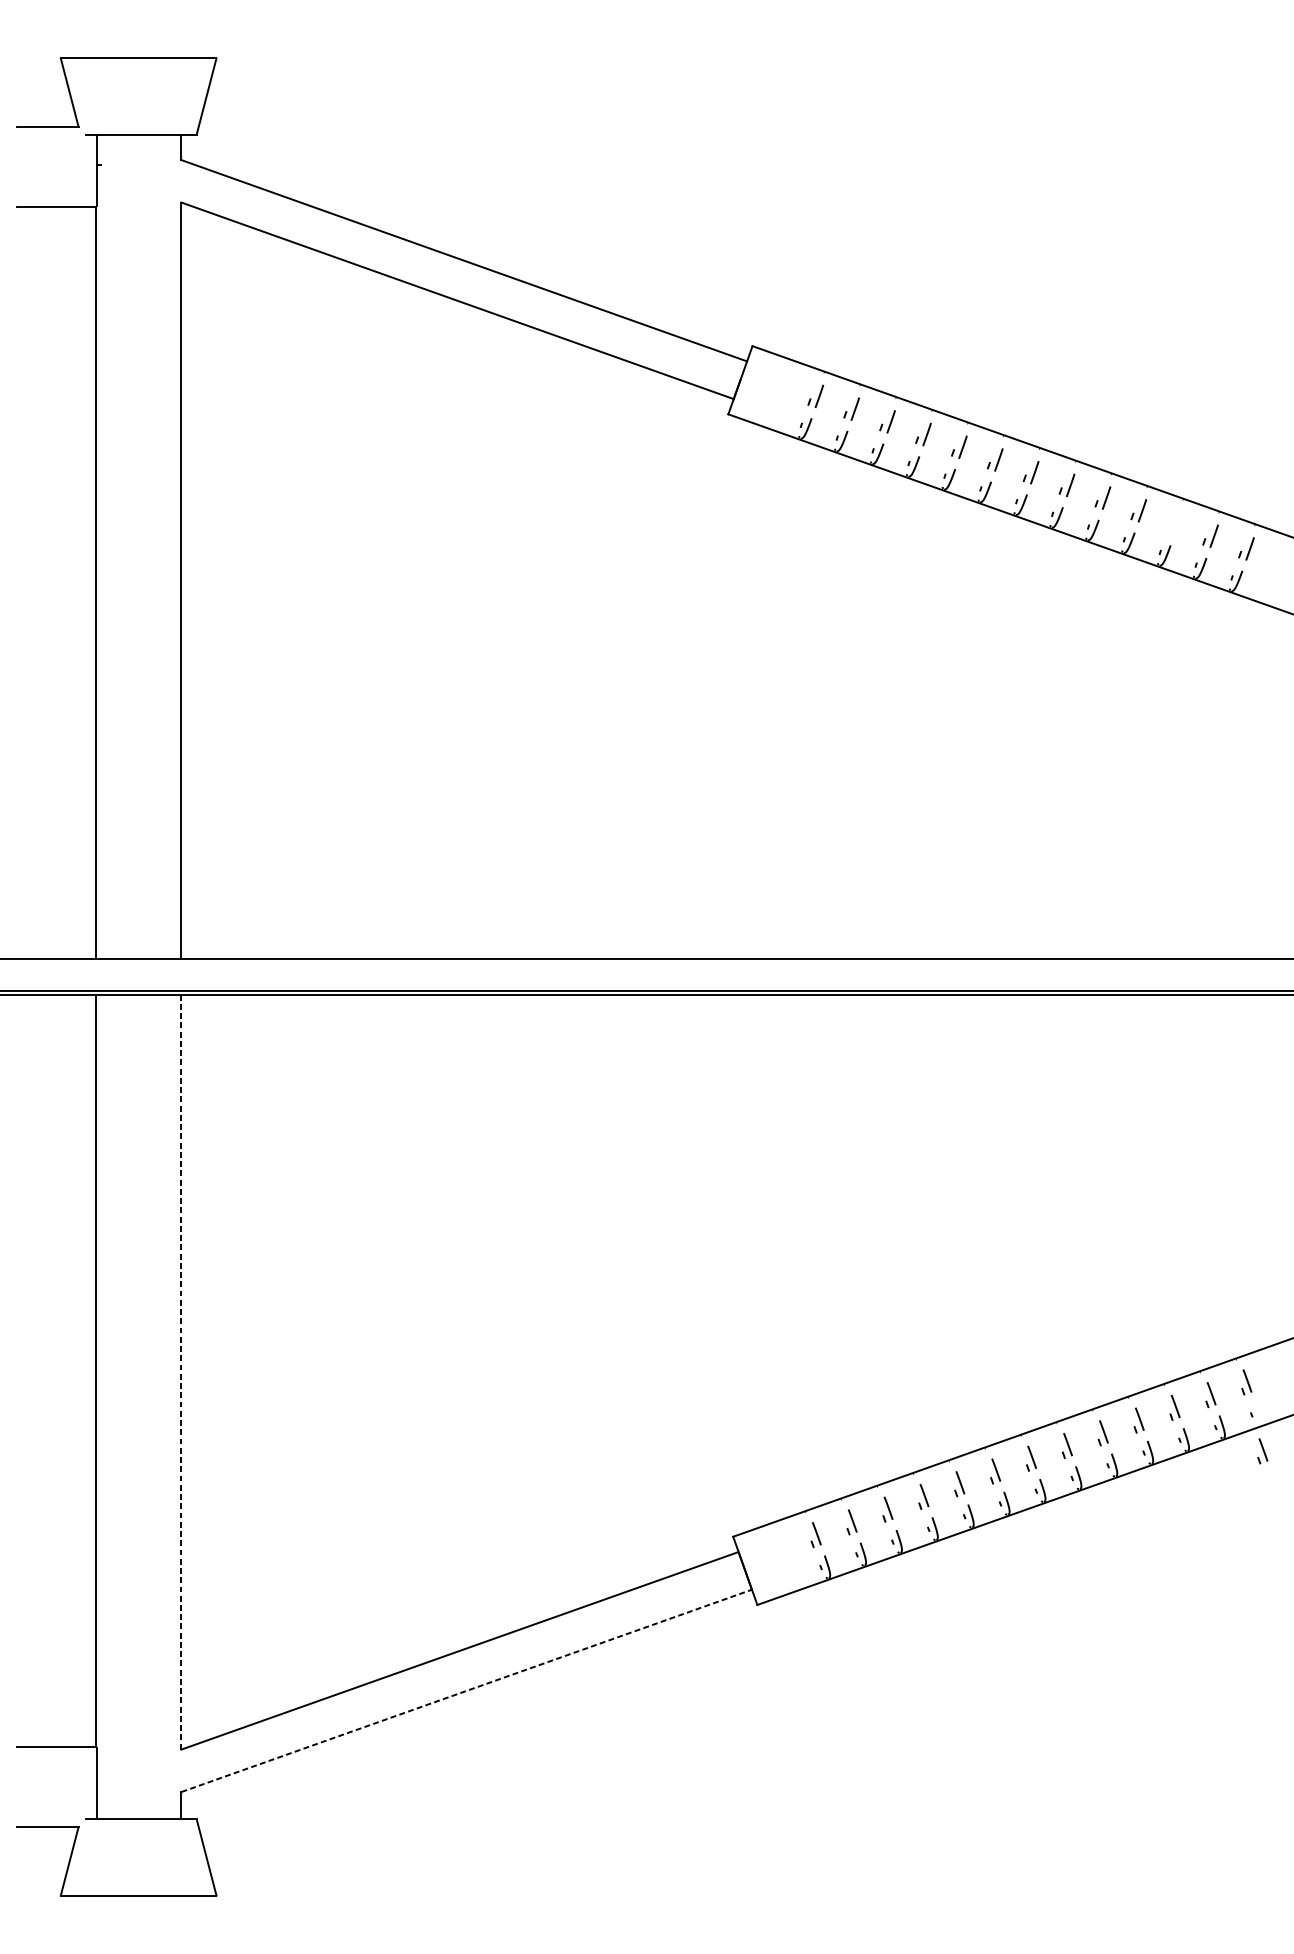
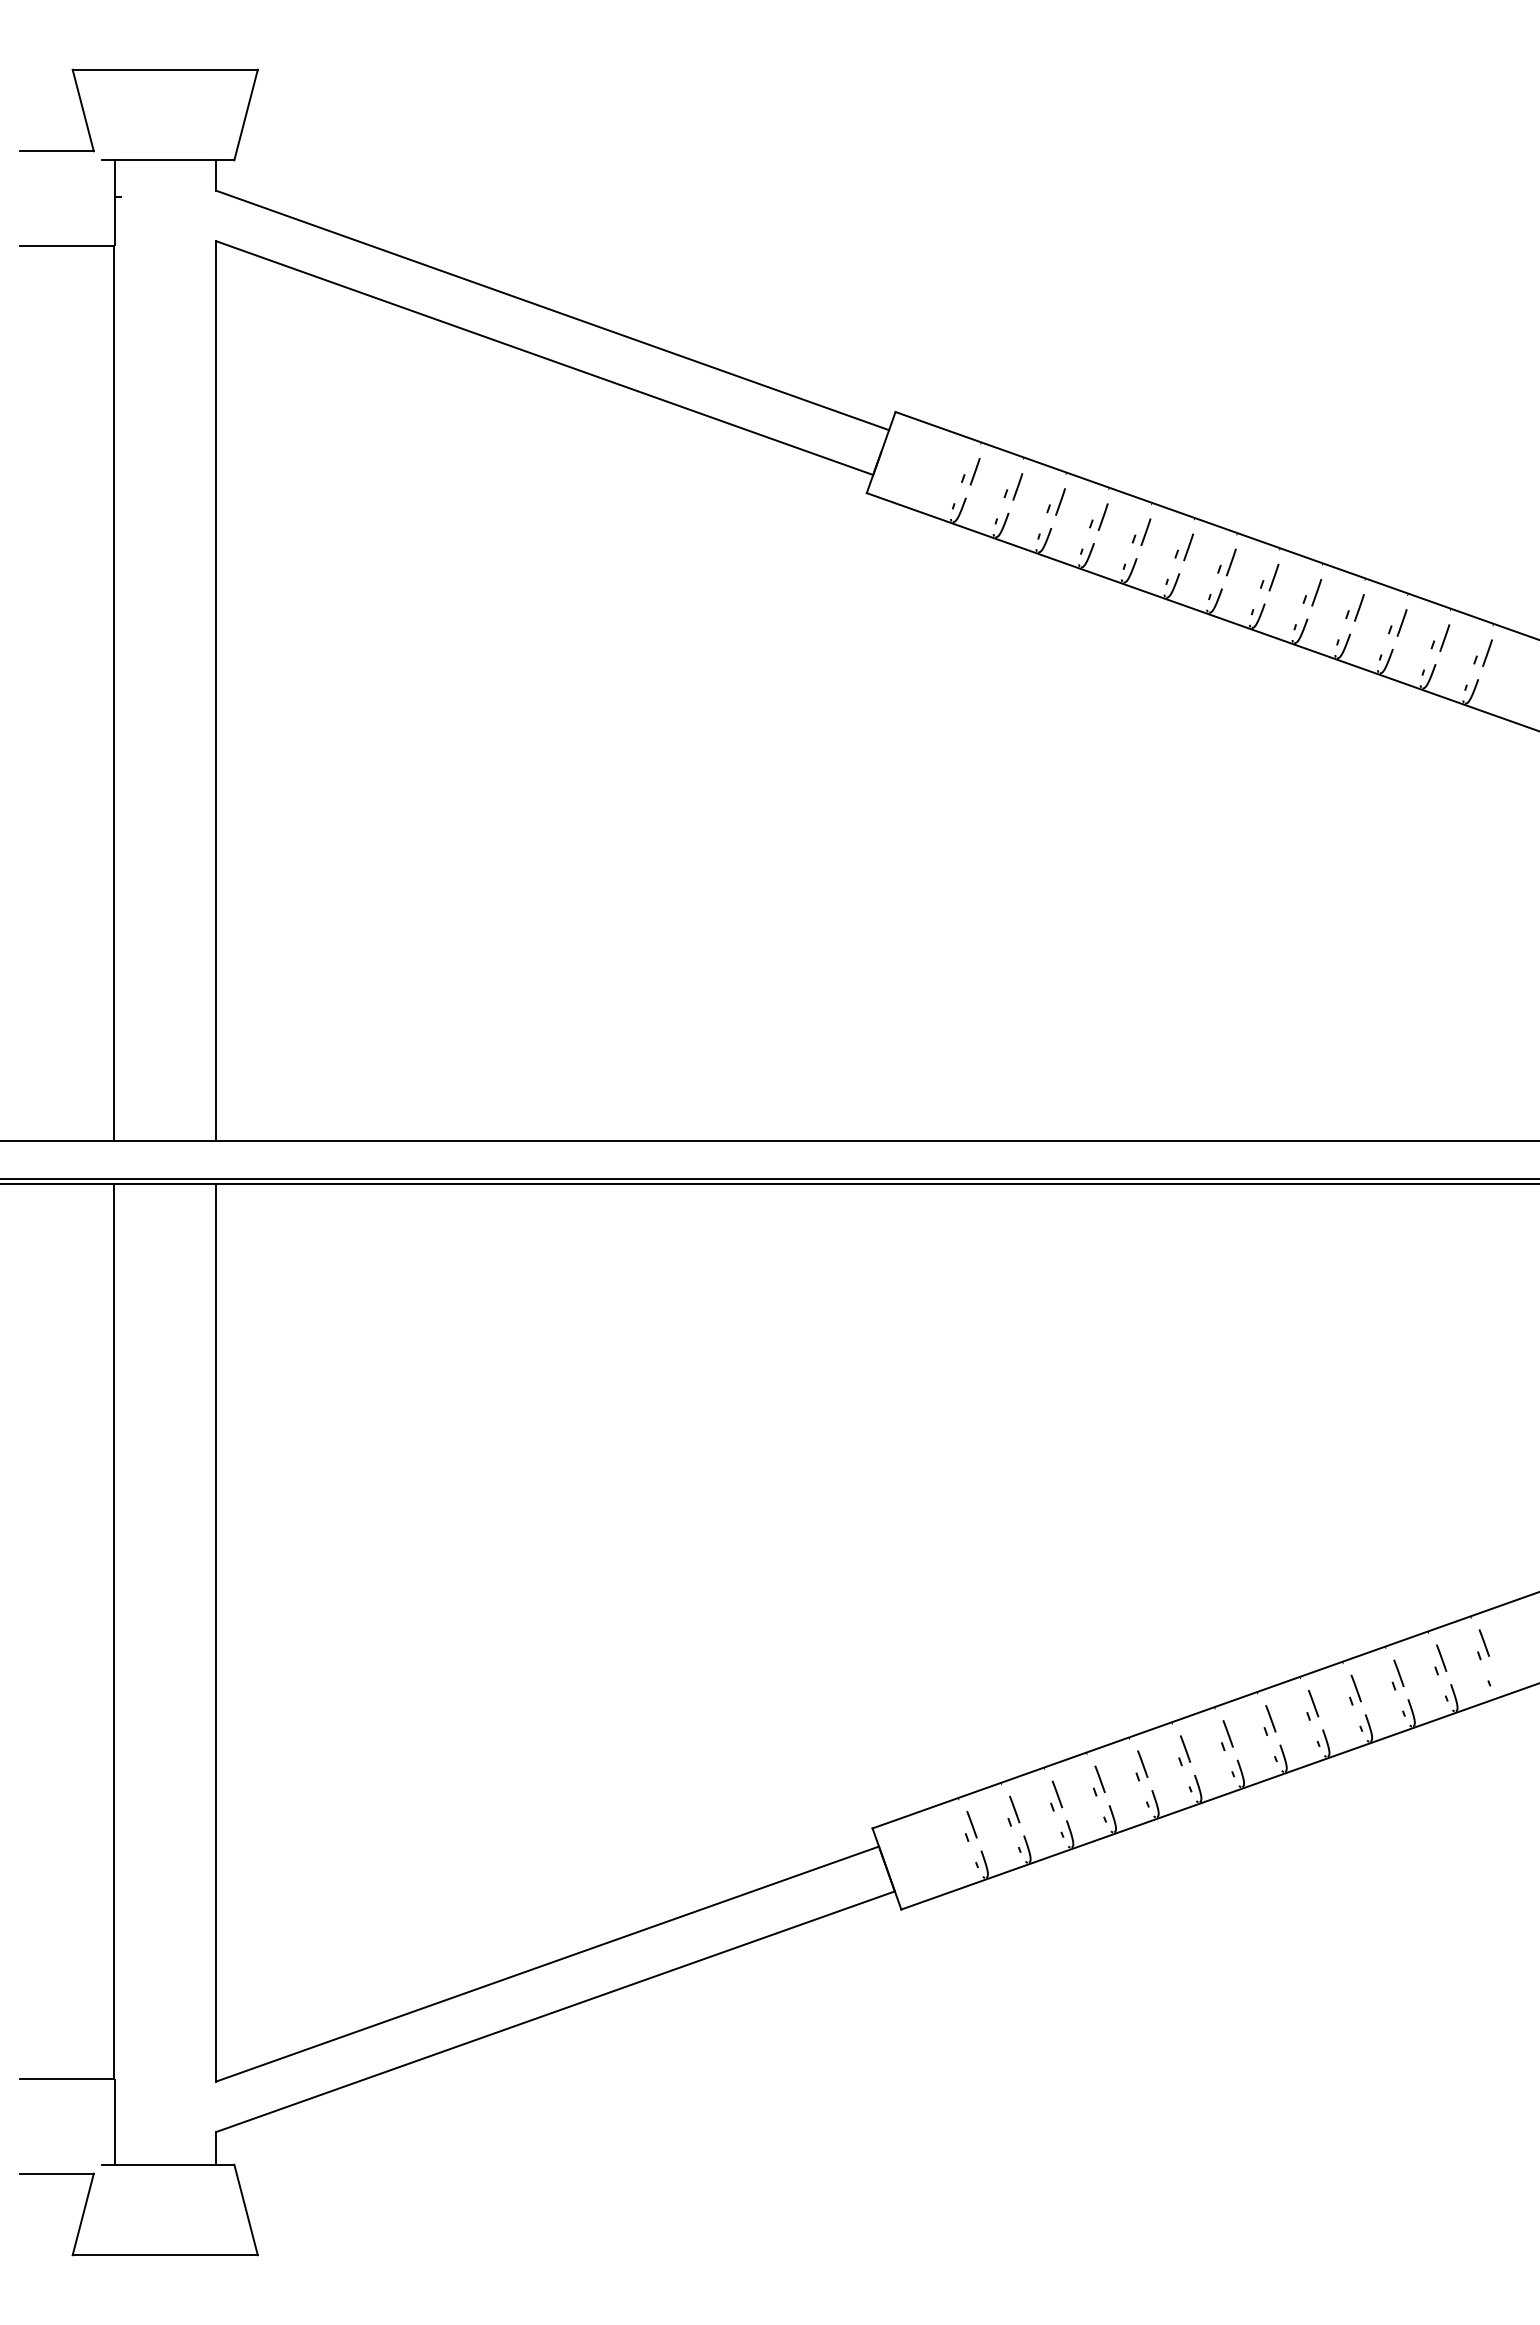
part: (1174, 523) -> (1397, 622), added
line: (181, 1372) -> (216, 1632), dashed -> solid
part: (1262, 1451) -> (1502, 1726), removed
line: (467, 1690) -> (556, 2011), dashed -> solid

